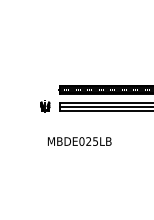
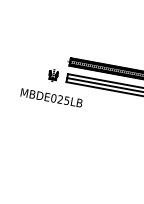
text: (79, 141) -> (51, 97), moved

